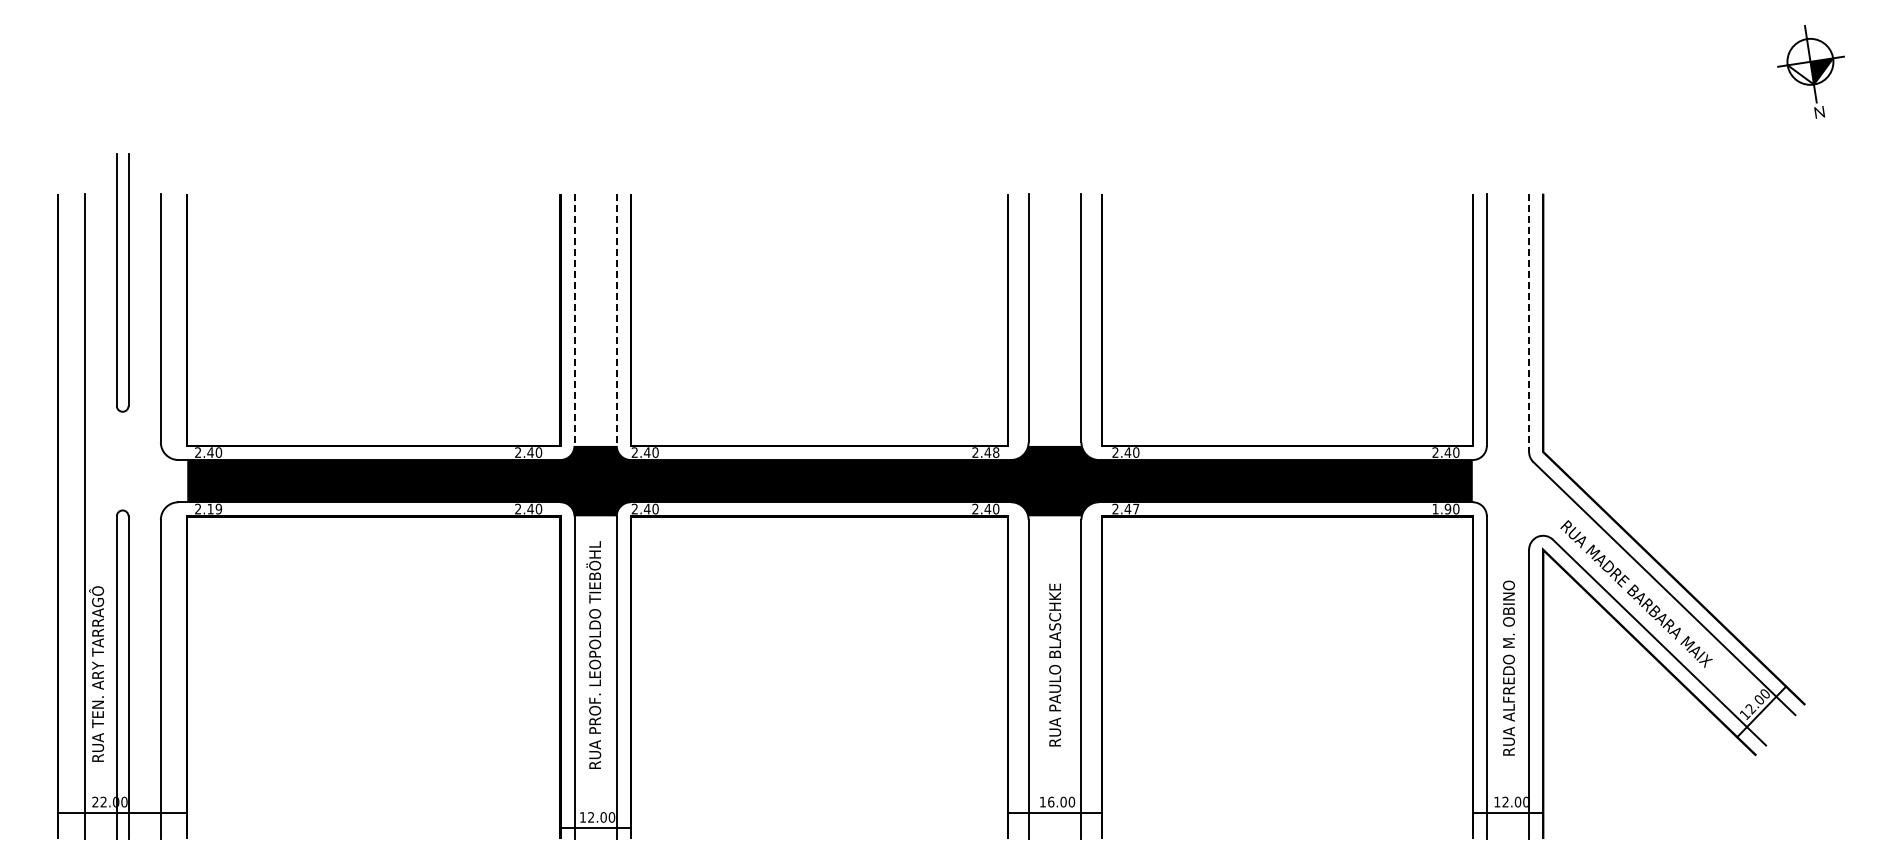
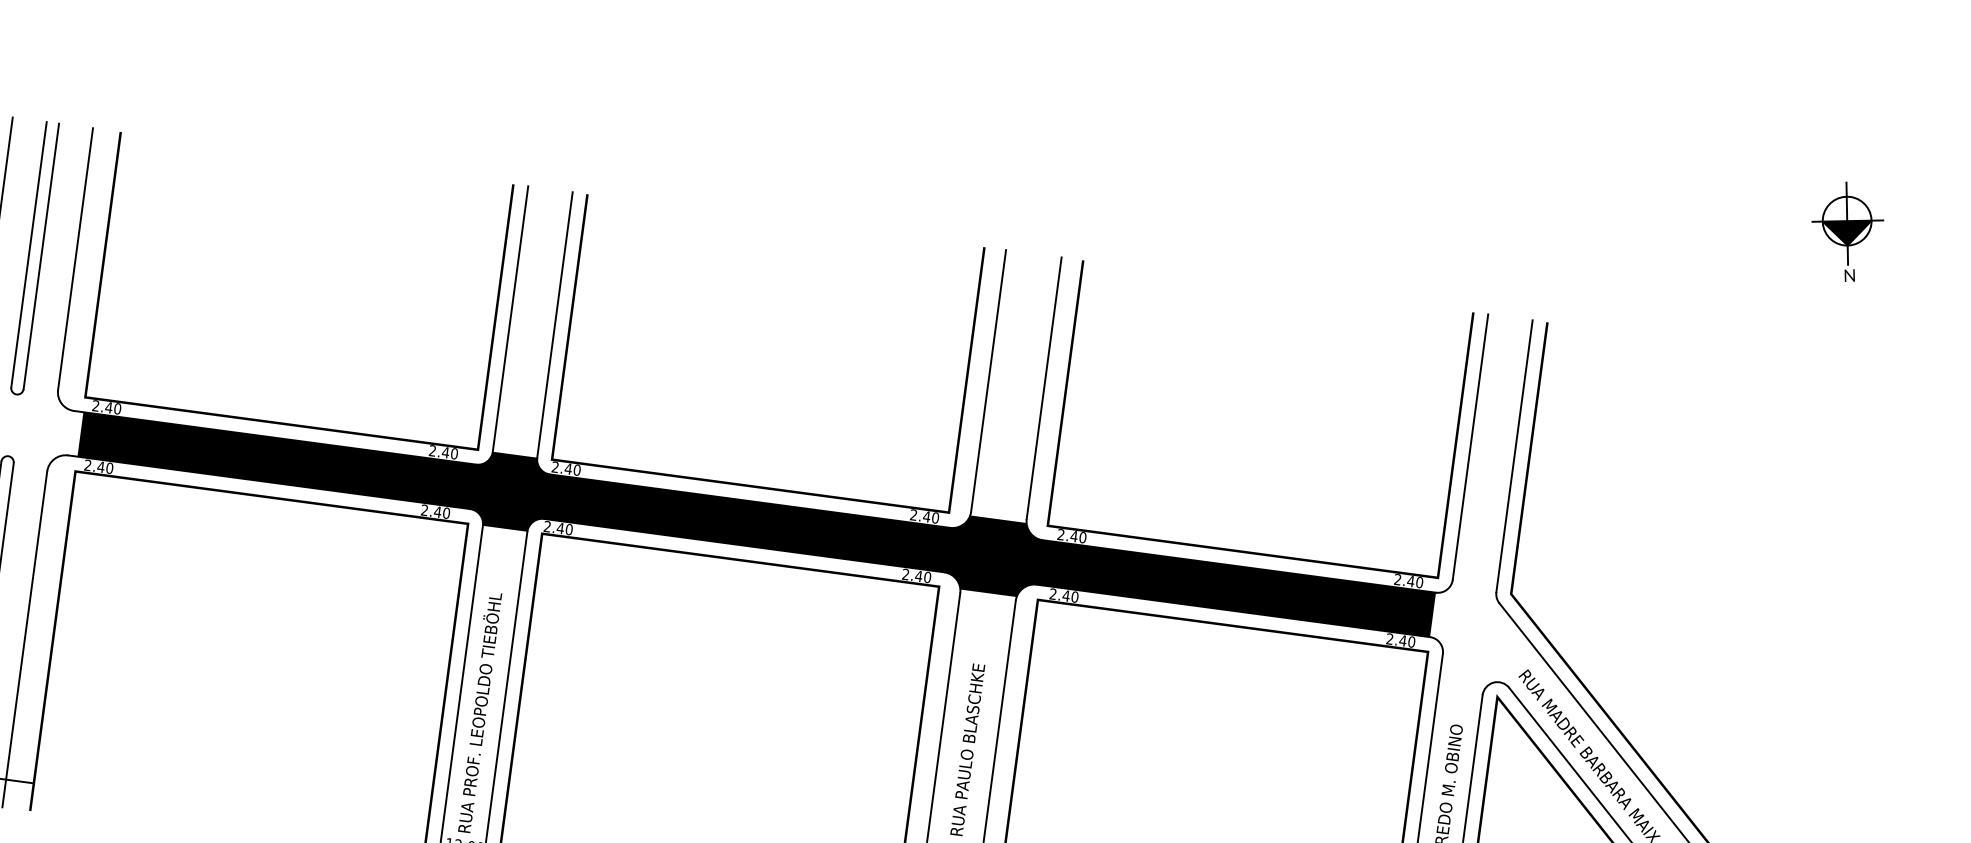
fill: (1800, 72) -> (1835, 230), added
part: (122, 282) -> (34, 258), moved
line: (574, 320) -> (510, 319), dashed -> solid
line: (616, 320) -> (554, 325), dashed -> solid
line: (1529, 323) -> (1514, 457), dashed -> solid
text: (996, 452) -> (935, 517), 2.48 -> 2.40
text: (214, 508) -> (105, 467), 2.19 -> 2.40
text: (1136, 508) -> (1075, 596), 2.47 -> 2.40
text: (1441, 508) -> (1396, 639), 1.90 -> 2.40
text: (593, 654) -> (478, 711), moved

